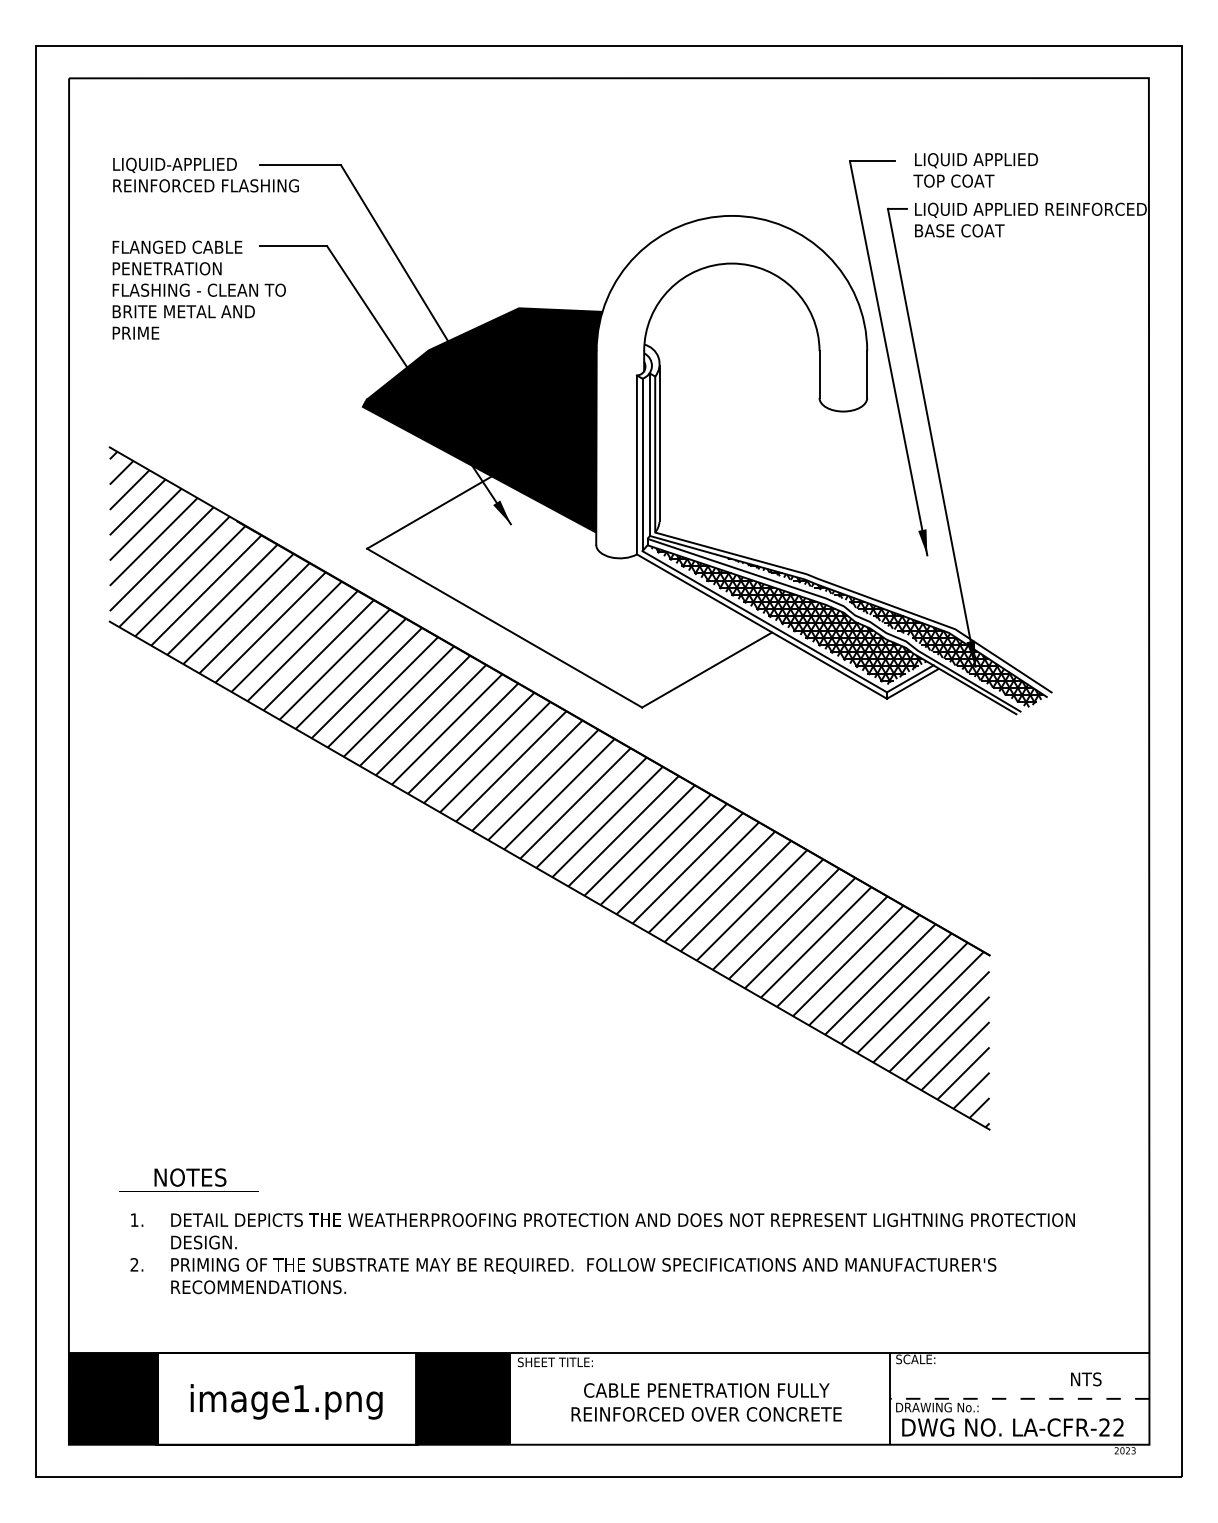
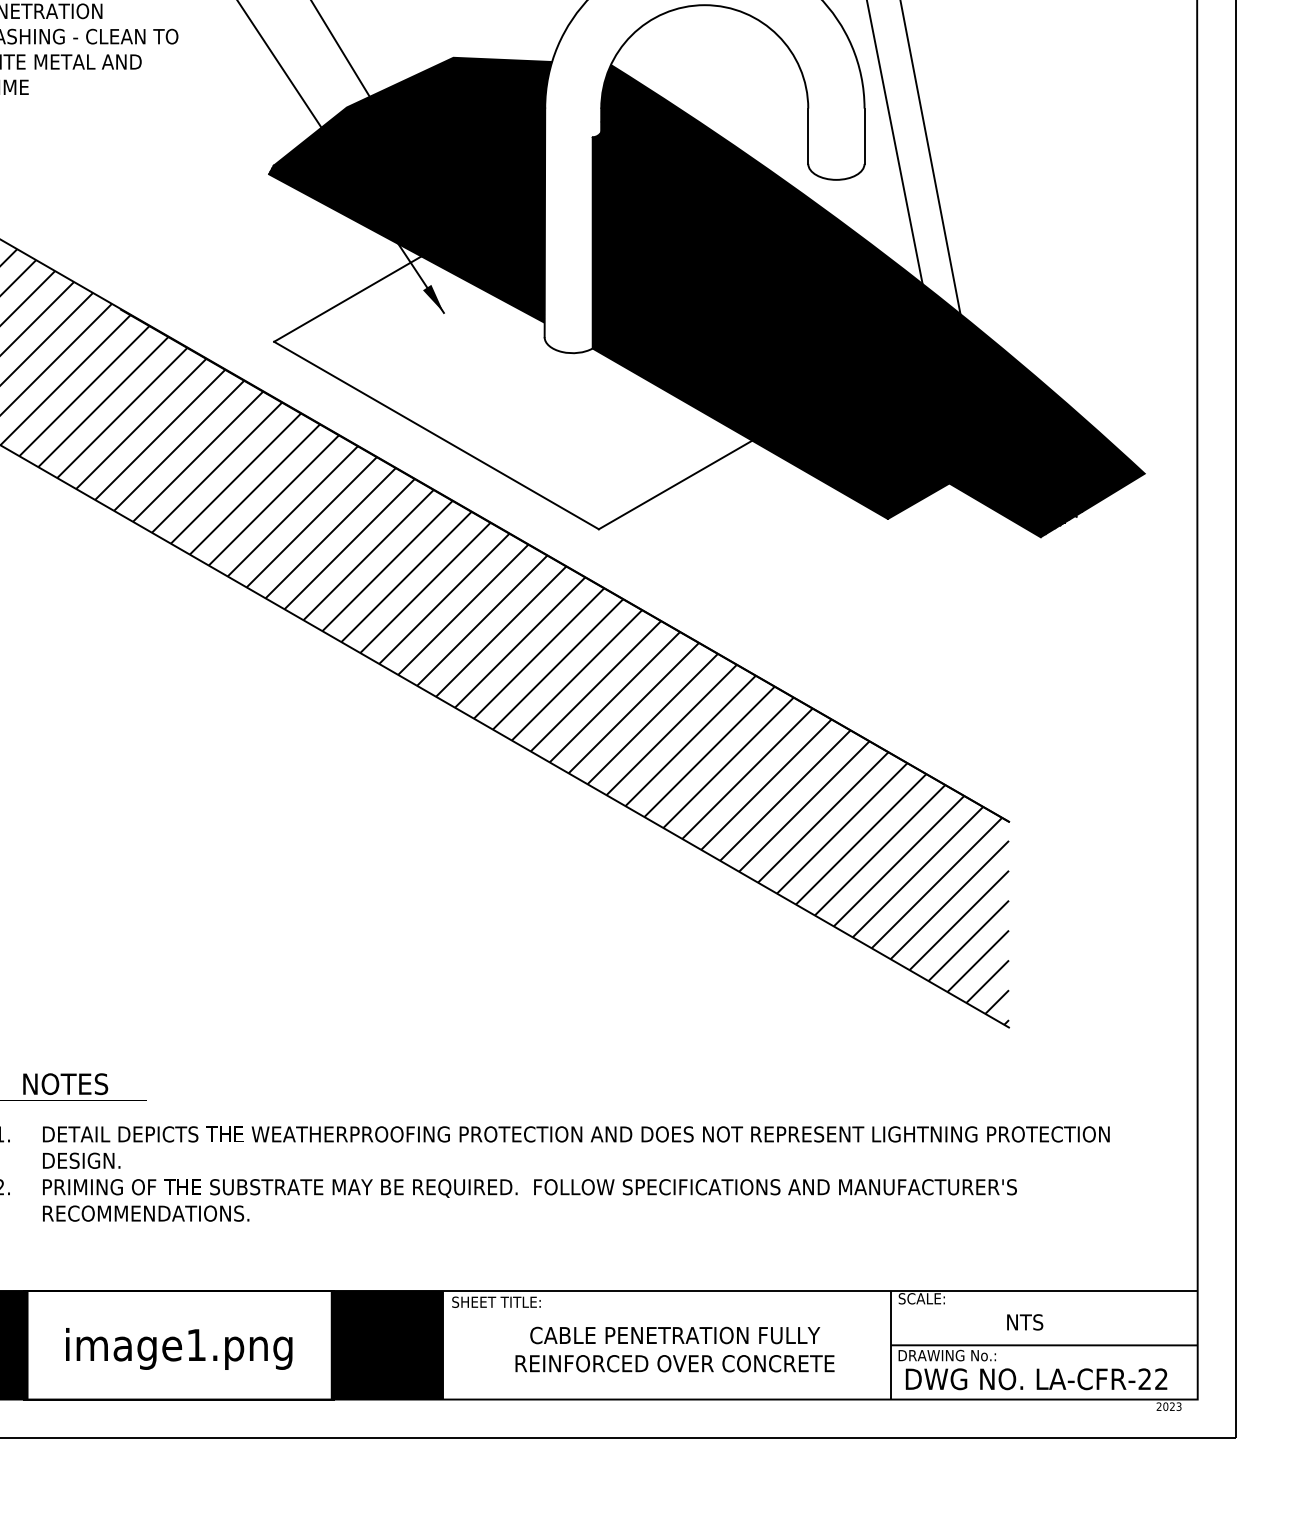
fill: (870, 513) -> (868, 300), added
text: (1086, 1379) -> (1025, 1322), moved
line: (1019, 1398) -> (1044, 1344), dashed -> solid

